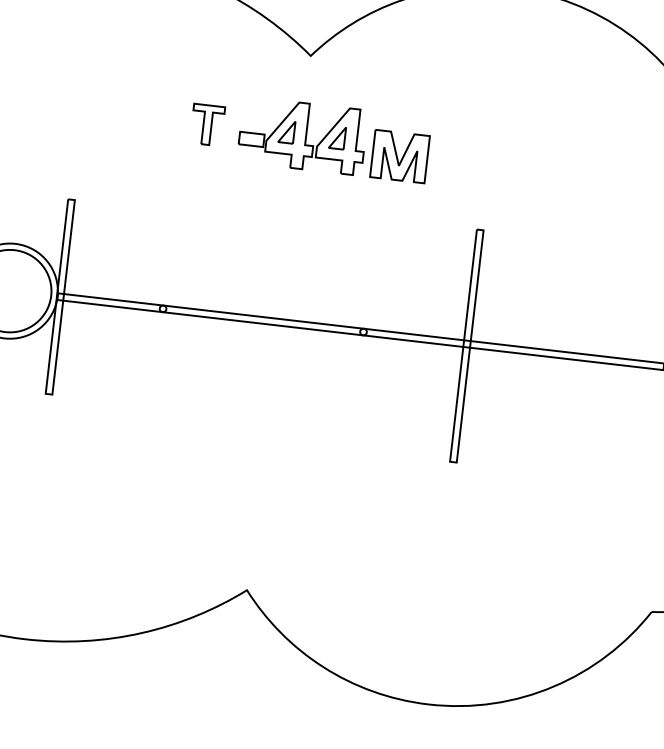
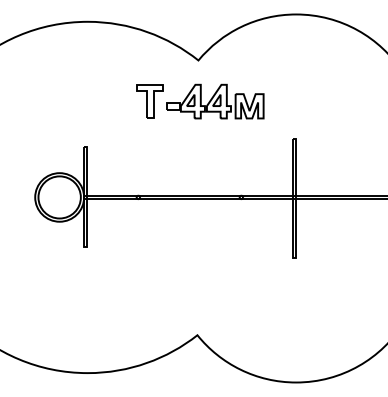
part: (206, 124) -> (149, 101), size x1.67

